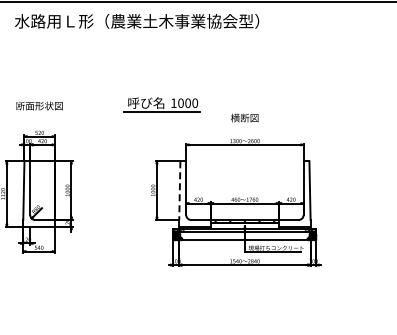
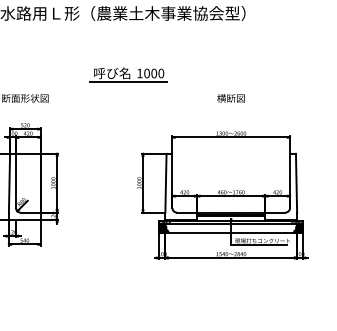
part: (161, 104) -> (127, 74), moved
text: (244, 117) -> (230, 97), moved
line: (179, 191) -> (165, 184), dashed -> solid

